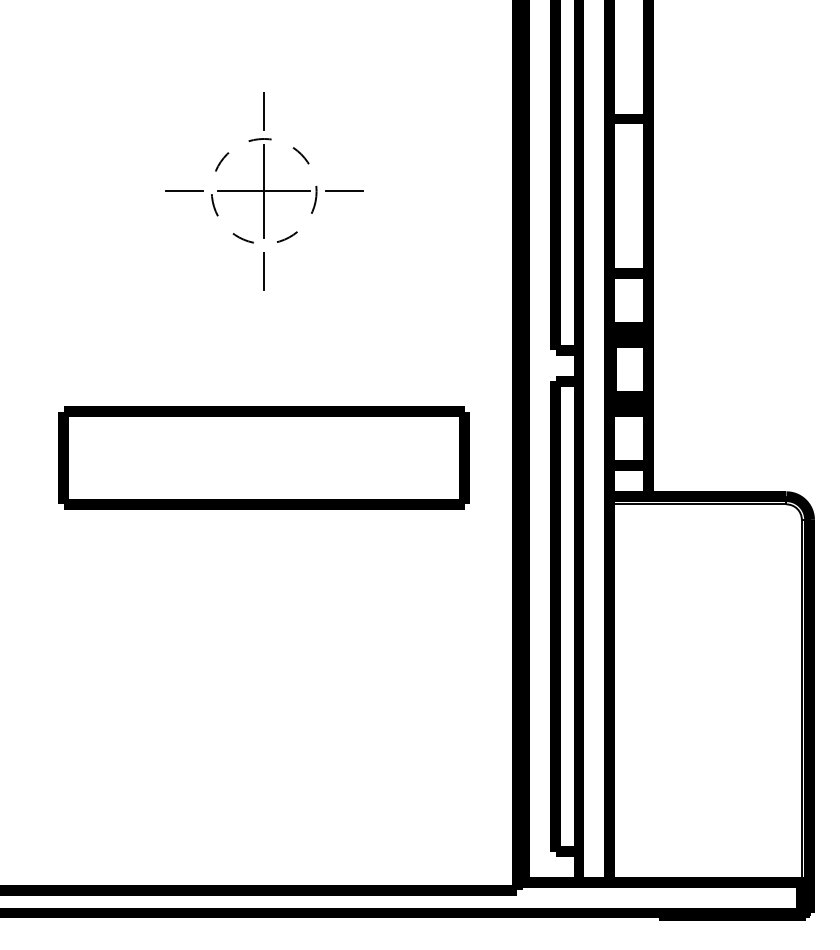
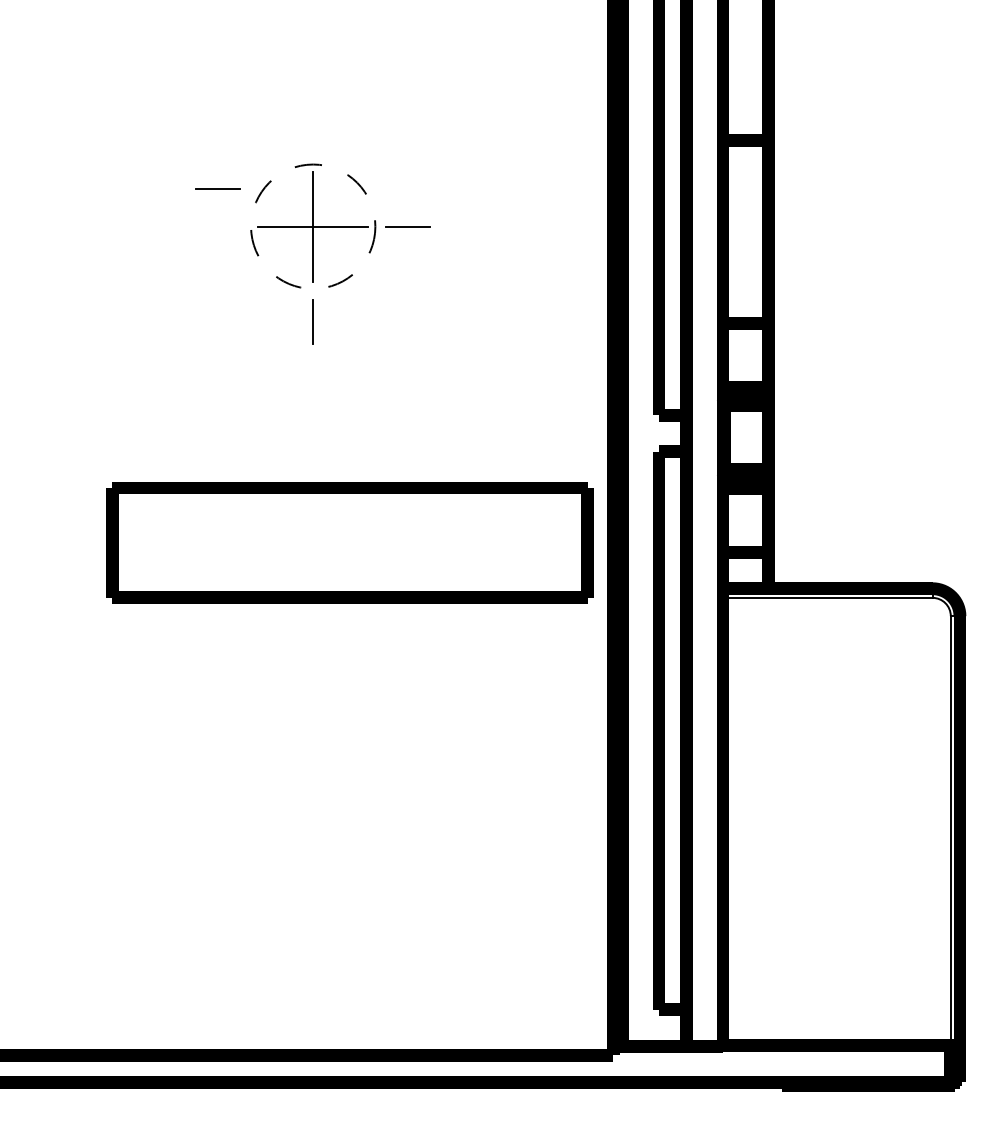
line: (264, 110) -> (313, 130), removed
line: (184, 190) -> (218, 187), moved
part: (263, 457) -> (349, 542), moved

